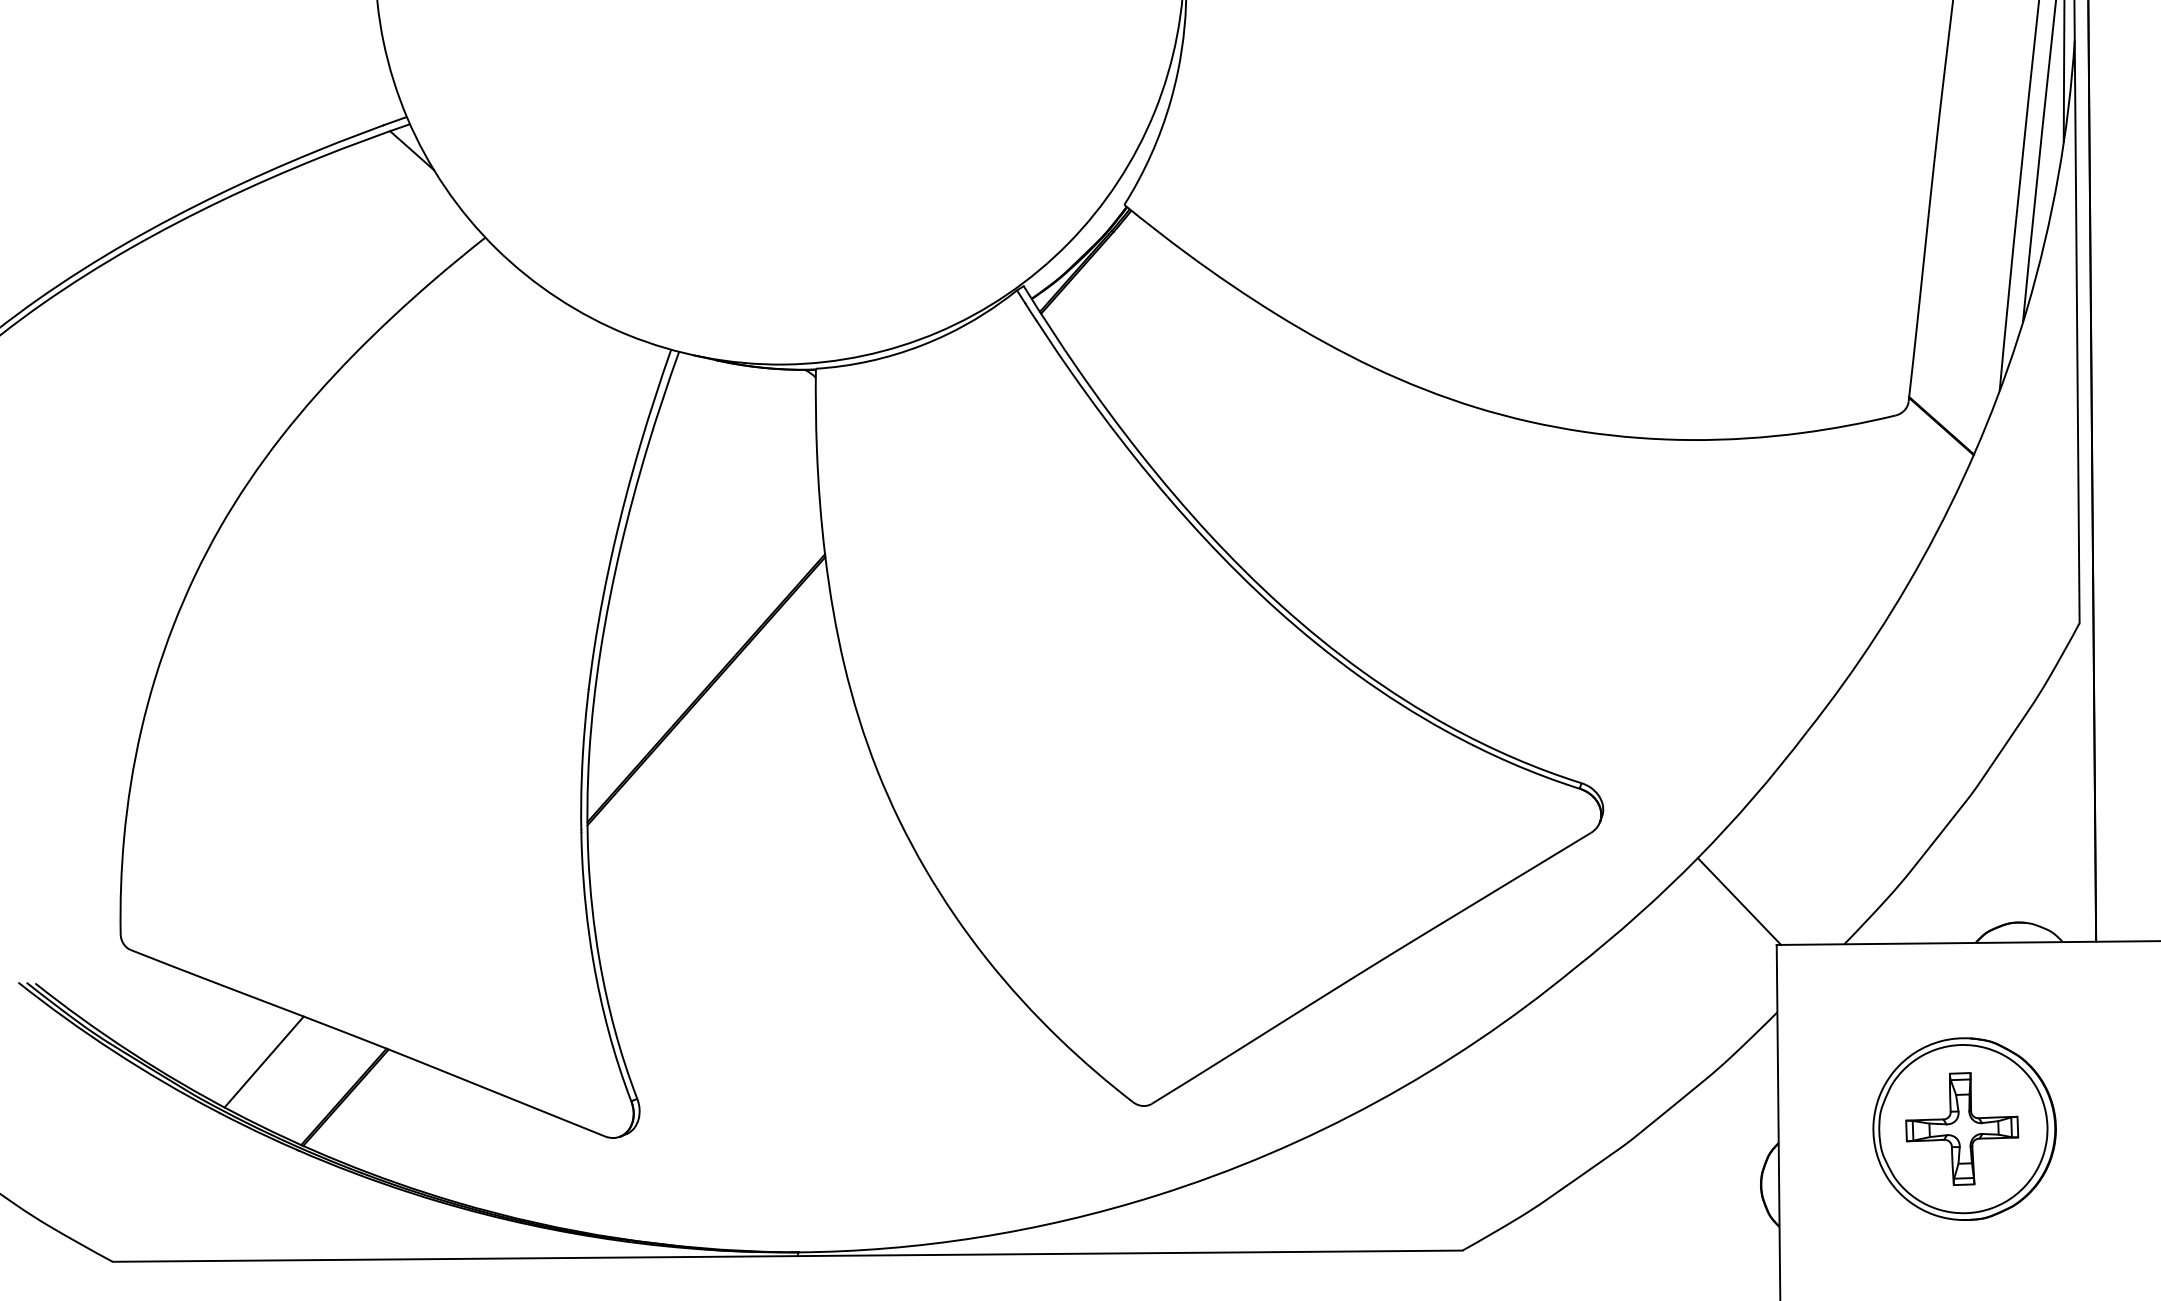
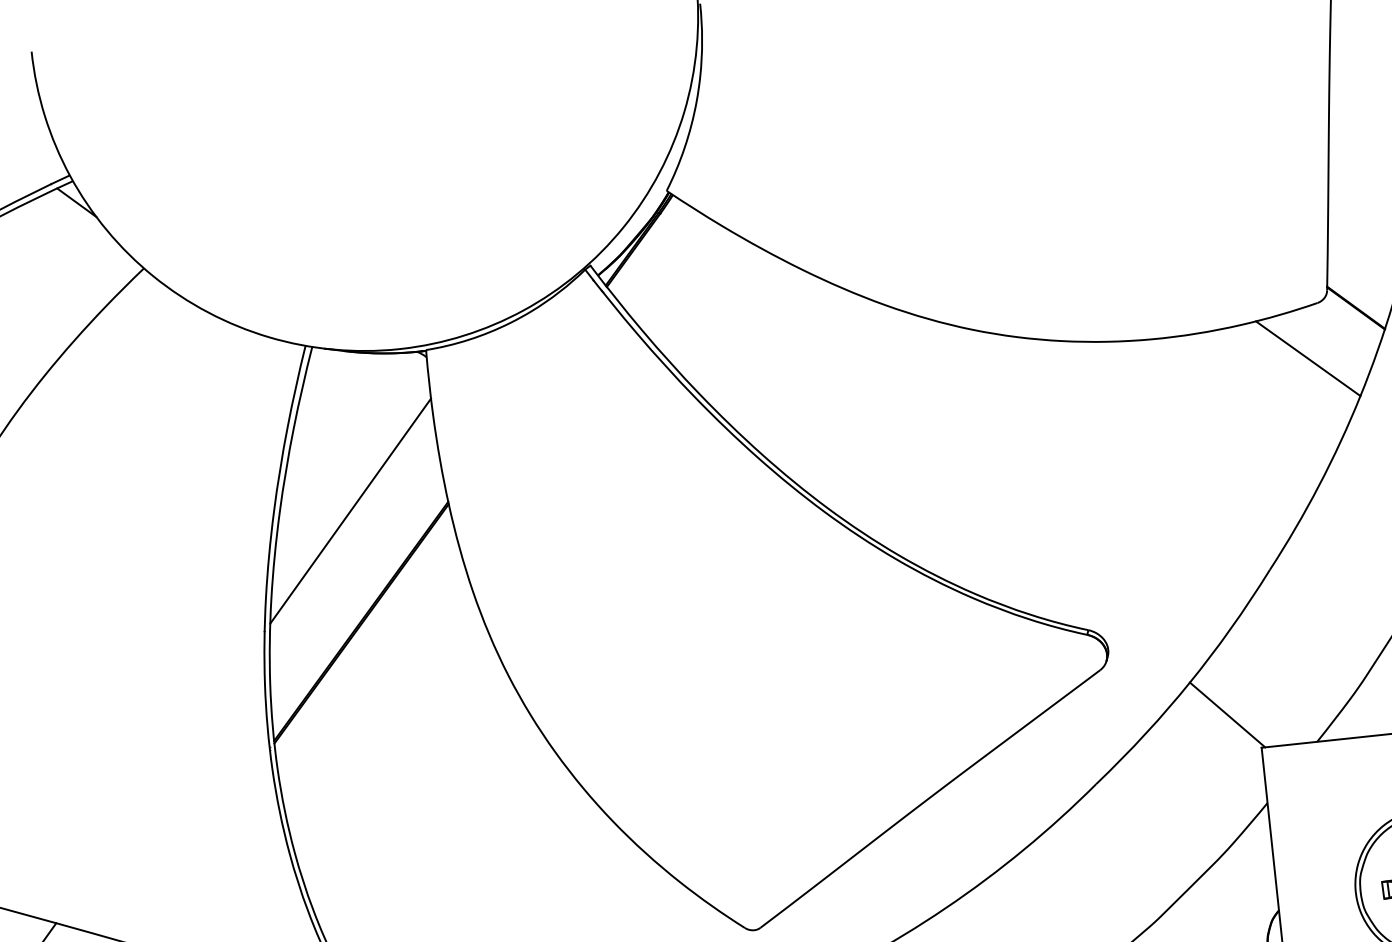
line: (1877, 481) -> (1307, 358), added
line: (706, 553) -> (350, 510), added

